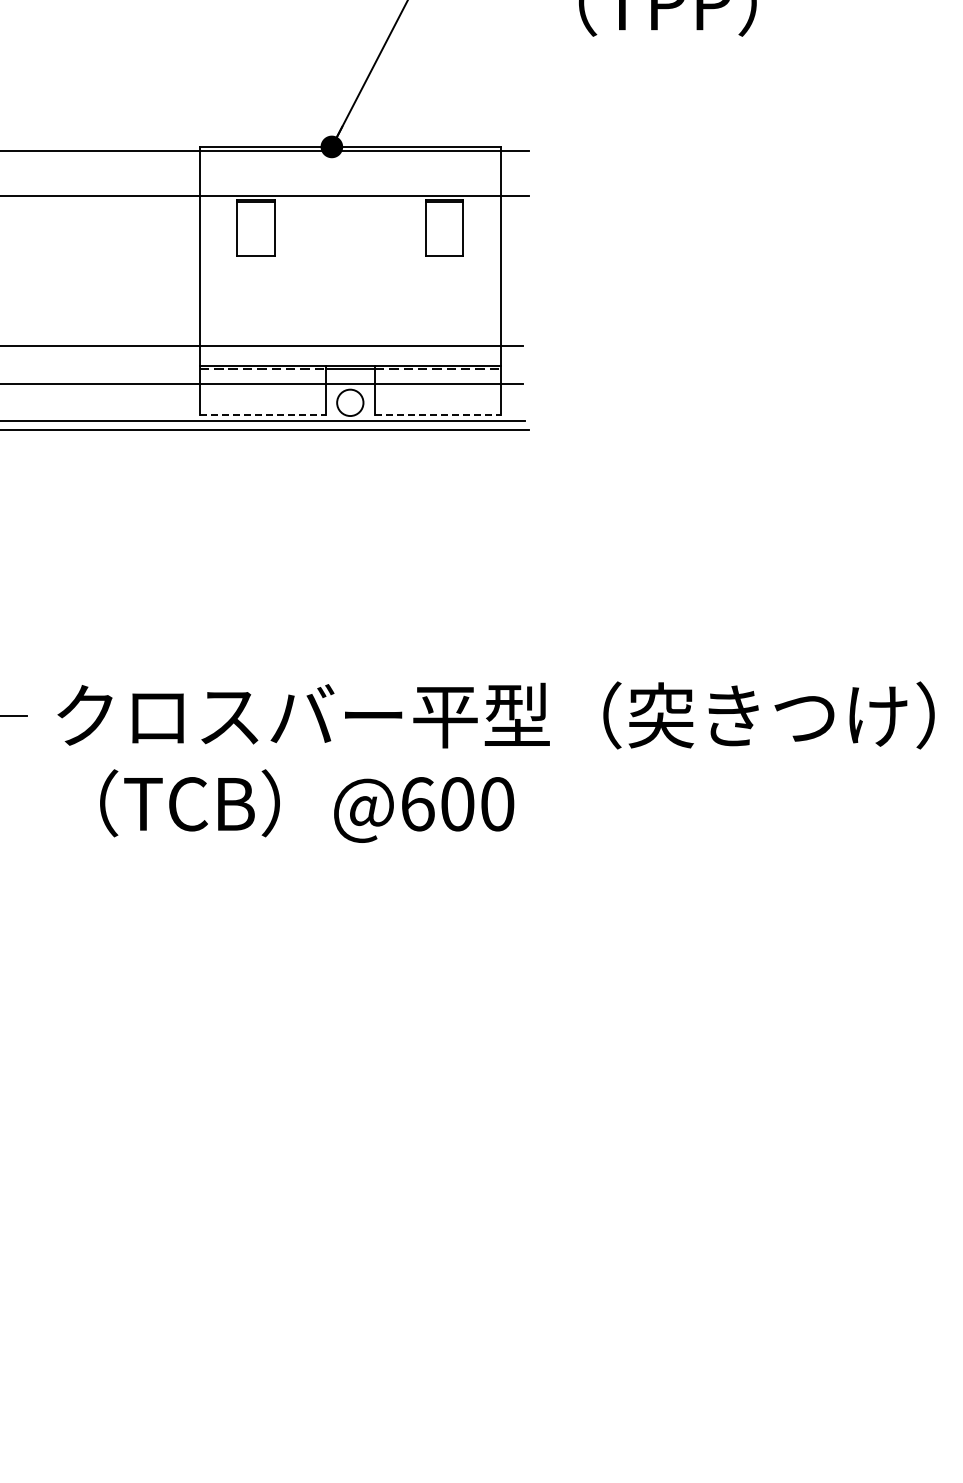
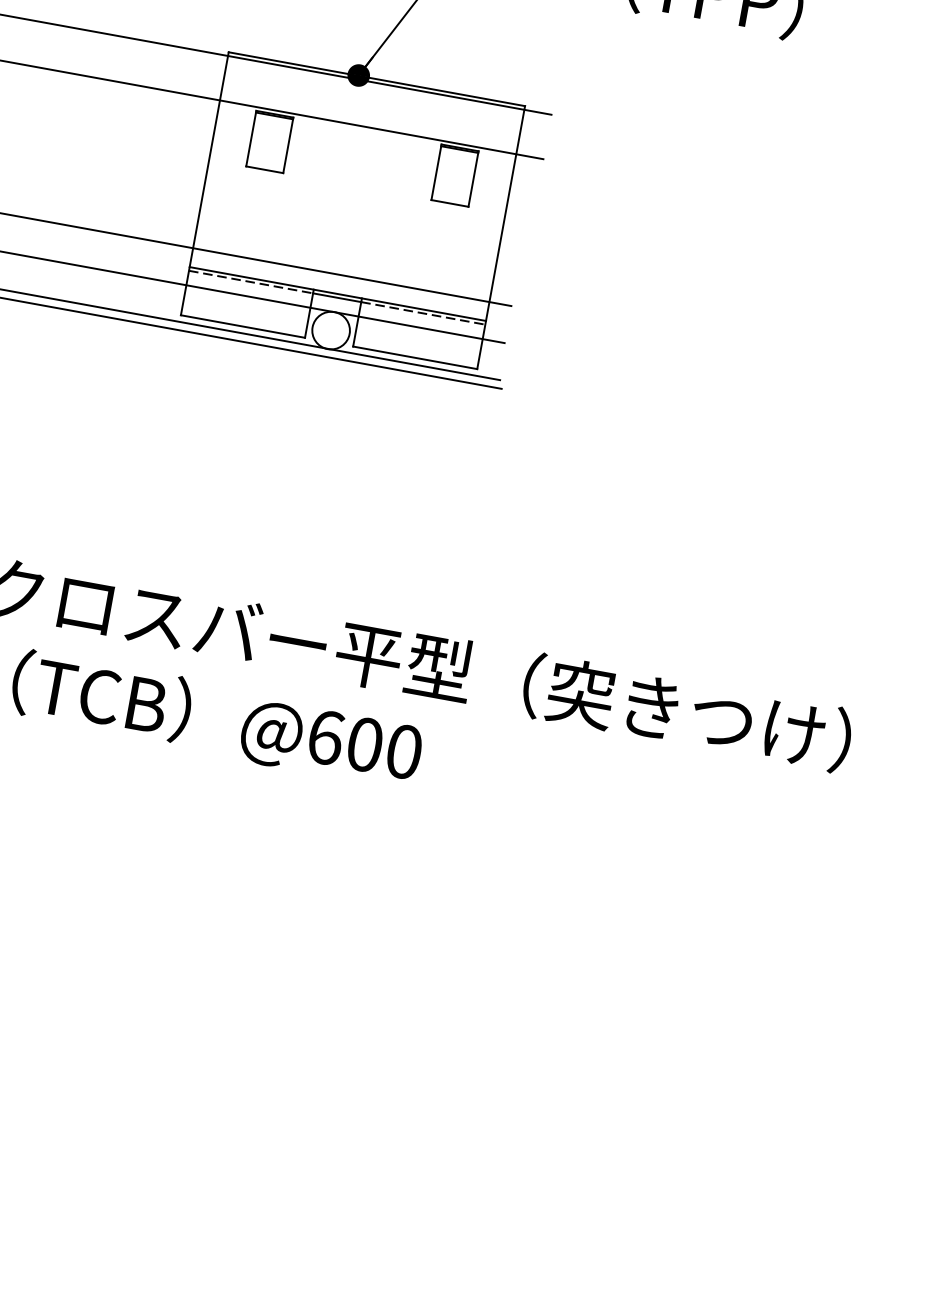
circle: (350, 402) -> (331, 330), size x1.43
line: (263, 414) -> (243, 326), dashed -> solid
line: (438, 414) -> (415, 357), dashed -> solid

